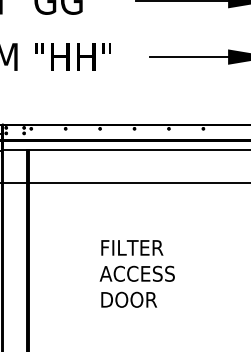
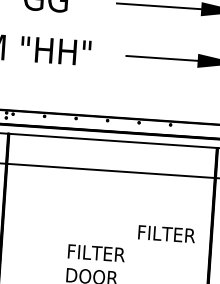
text: (132, 247) -> (166, 233), moved
text: (136, 273) -> (100, 253), ACCESS -> FILTER

